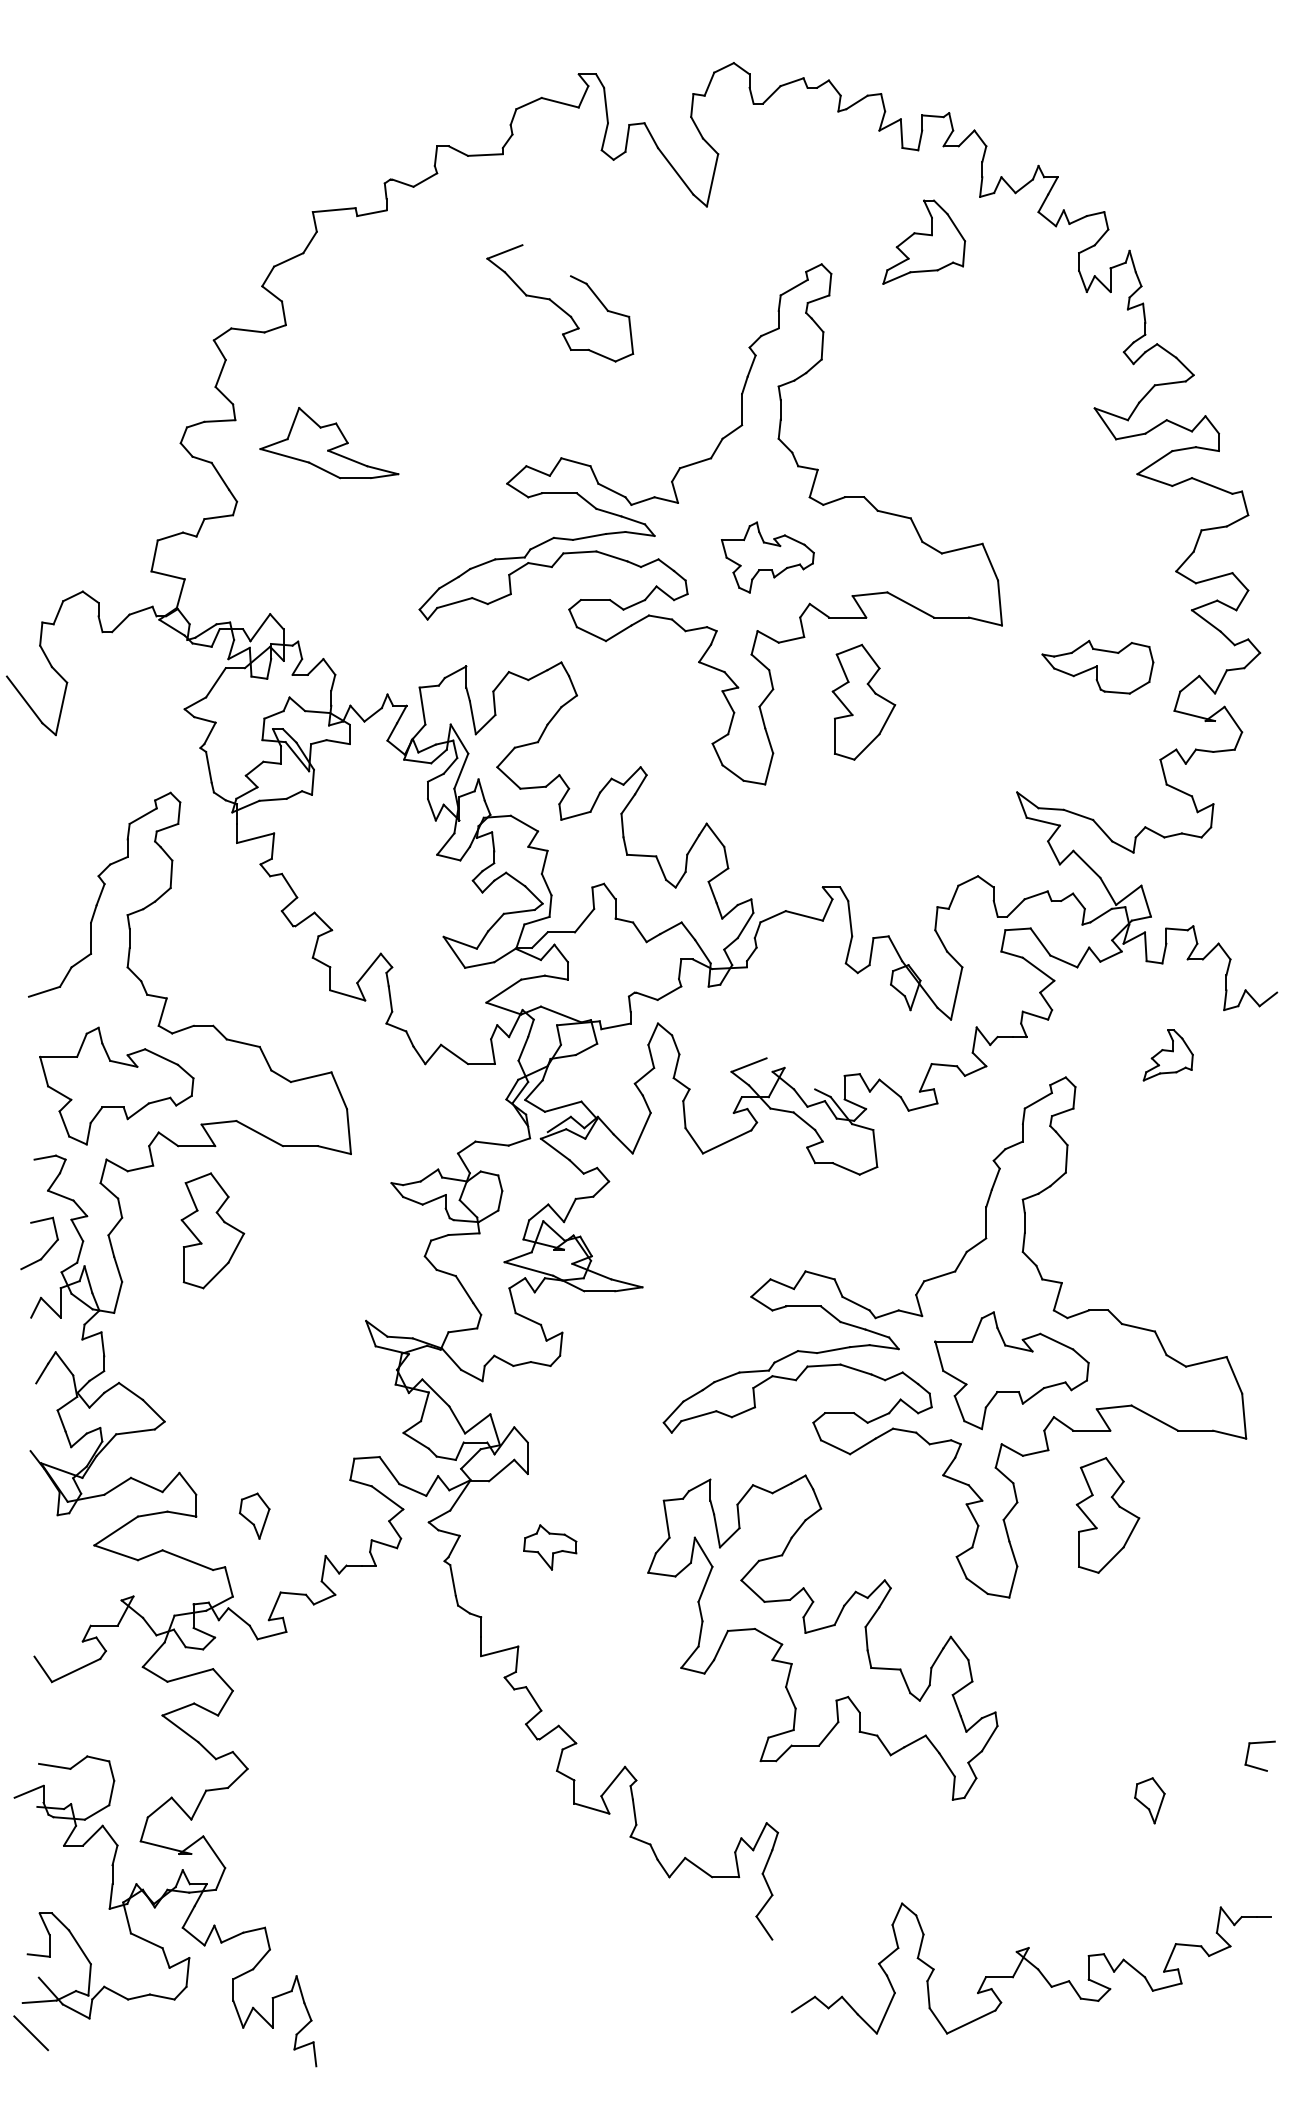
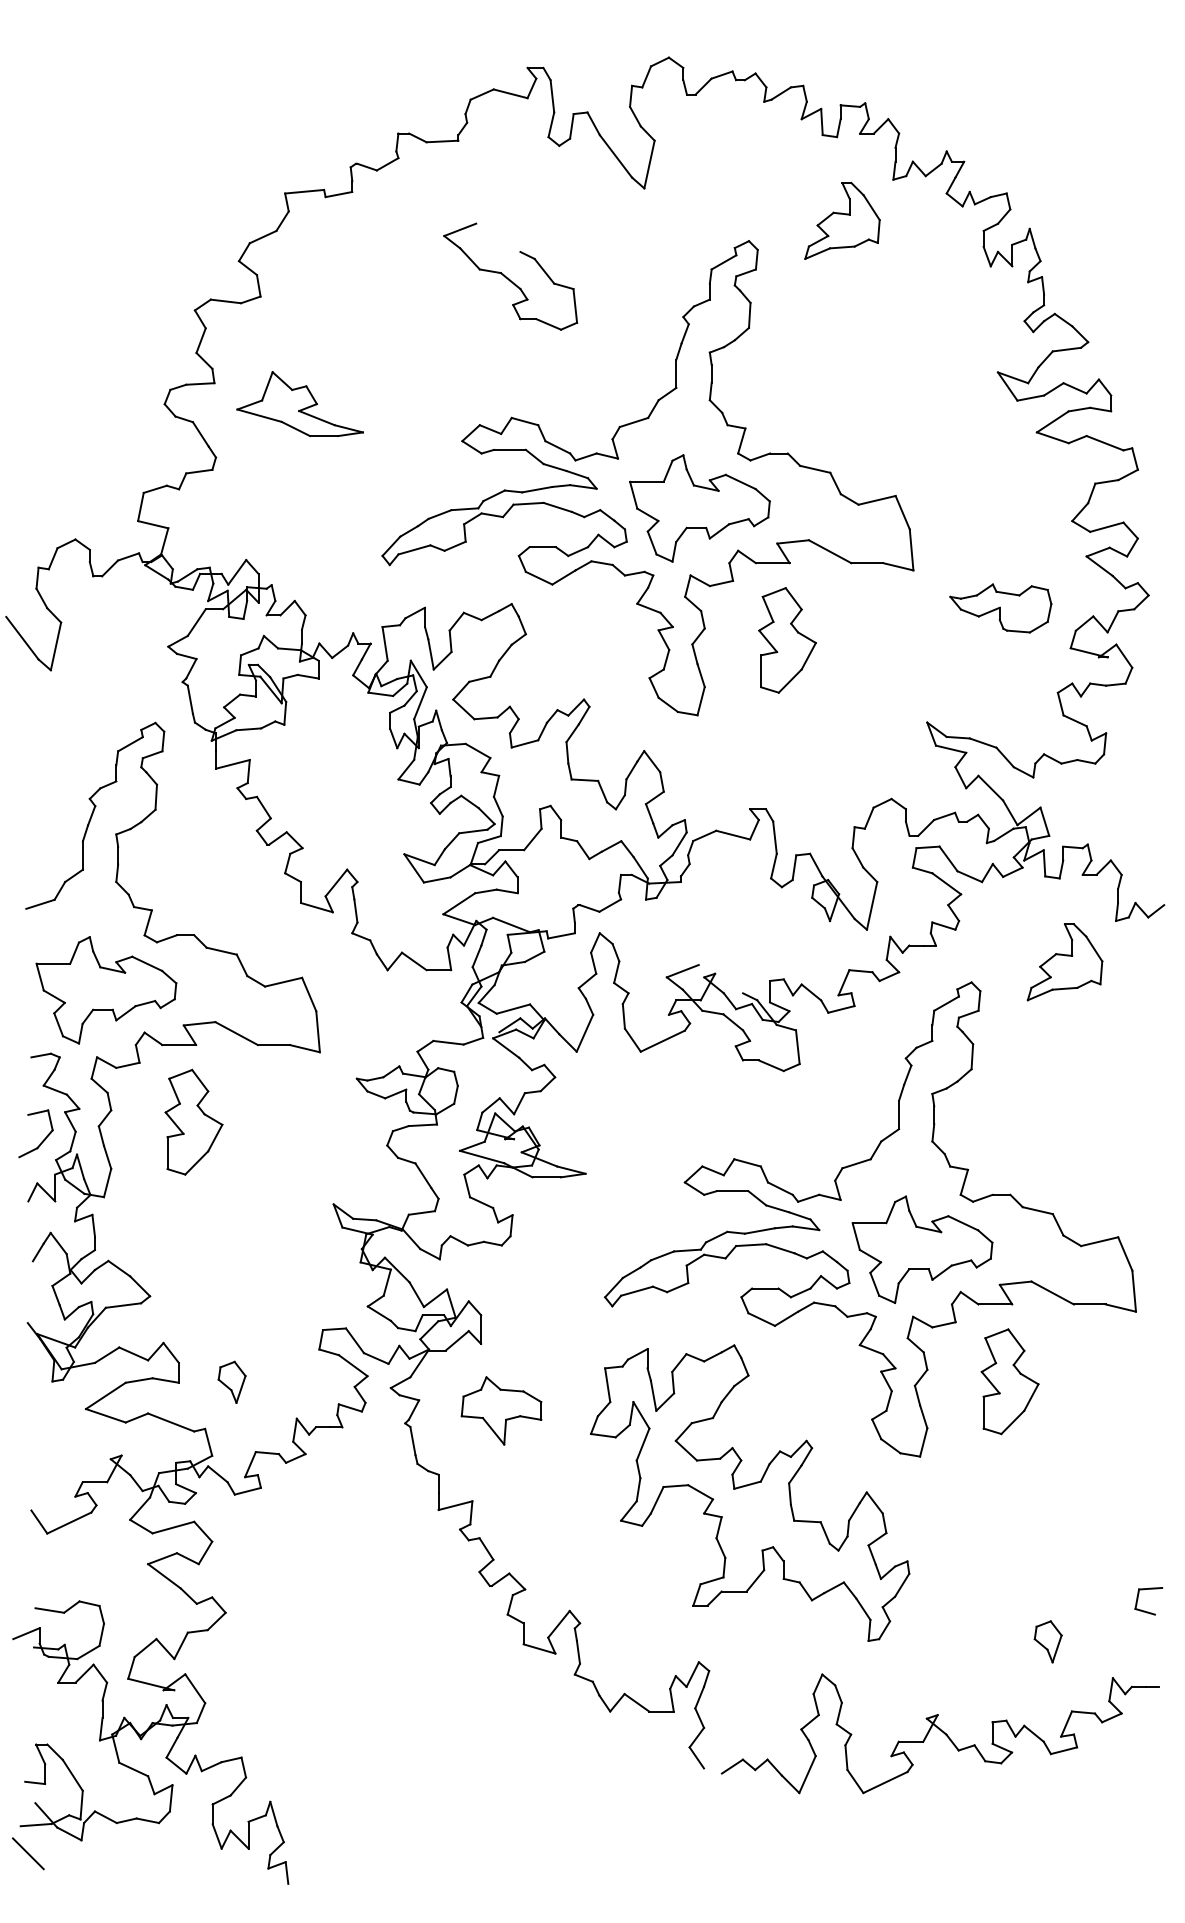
part: (767, 557) -> (699, 508), size x1.67
part: (1167, 1055) -> (1064, 962), size x1.67
part: (550, 1547) -> (501, 1410), size x1.67
part: (1030, 1968) -> (939, 1733), moved

